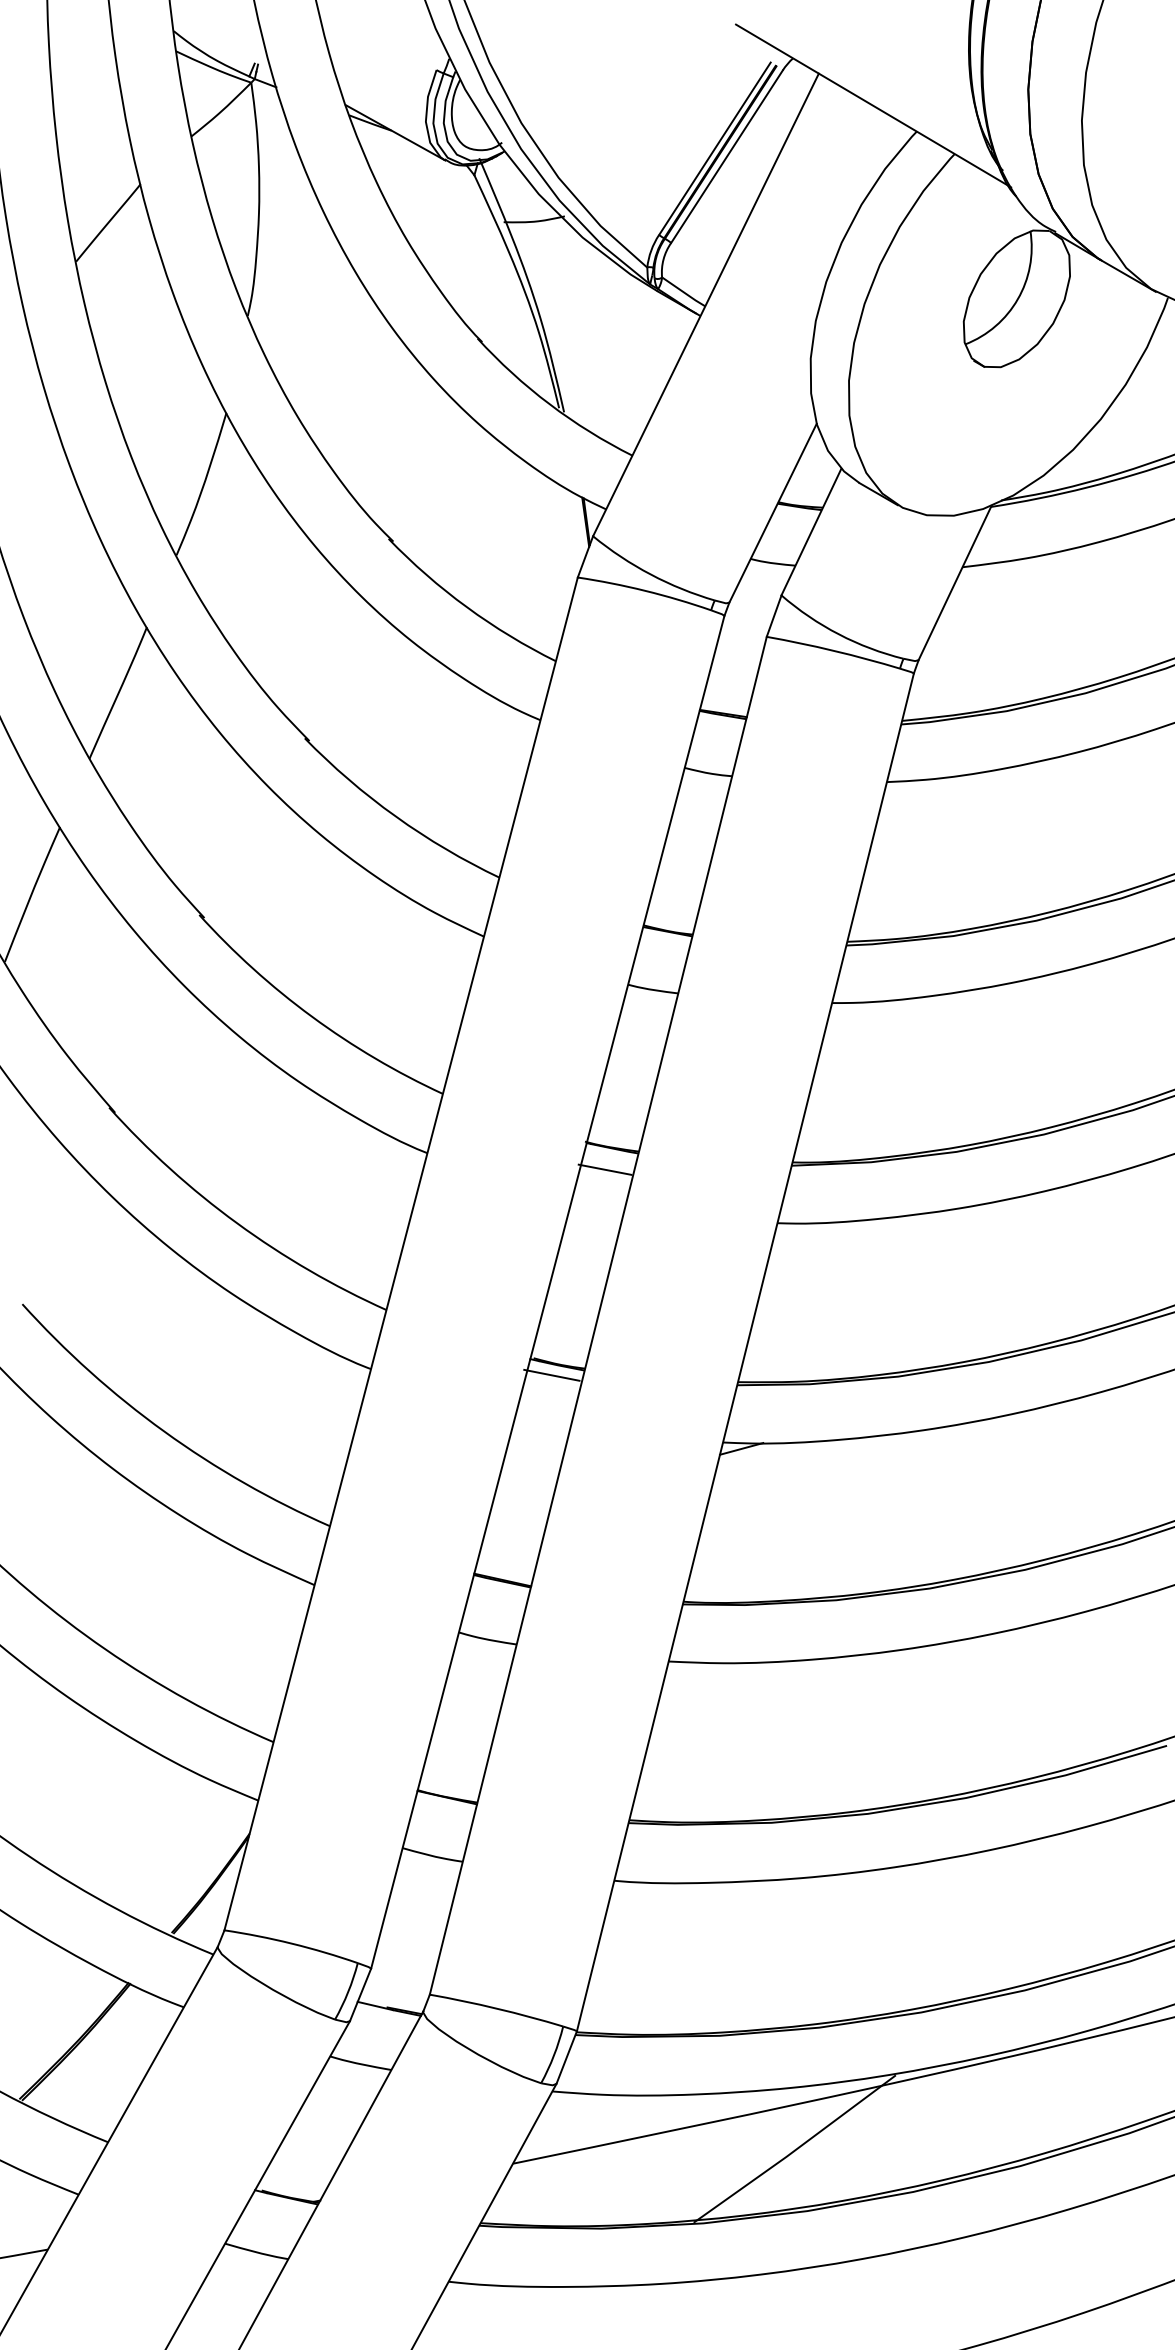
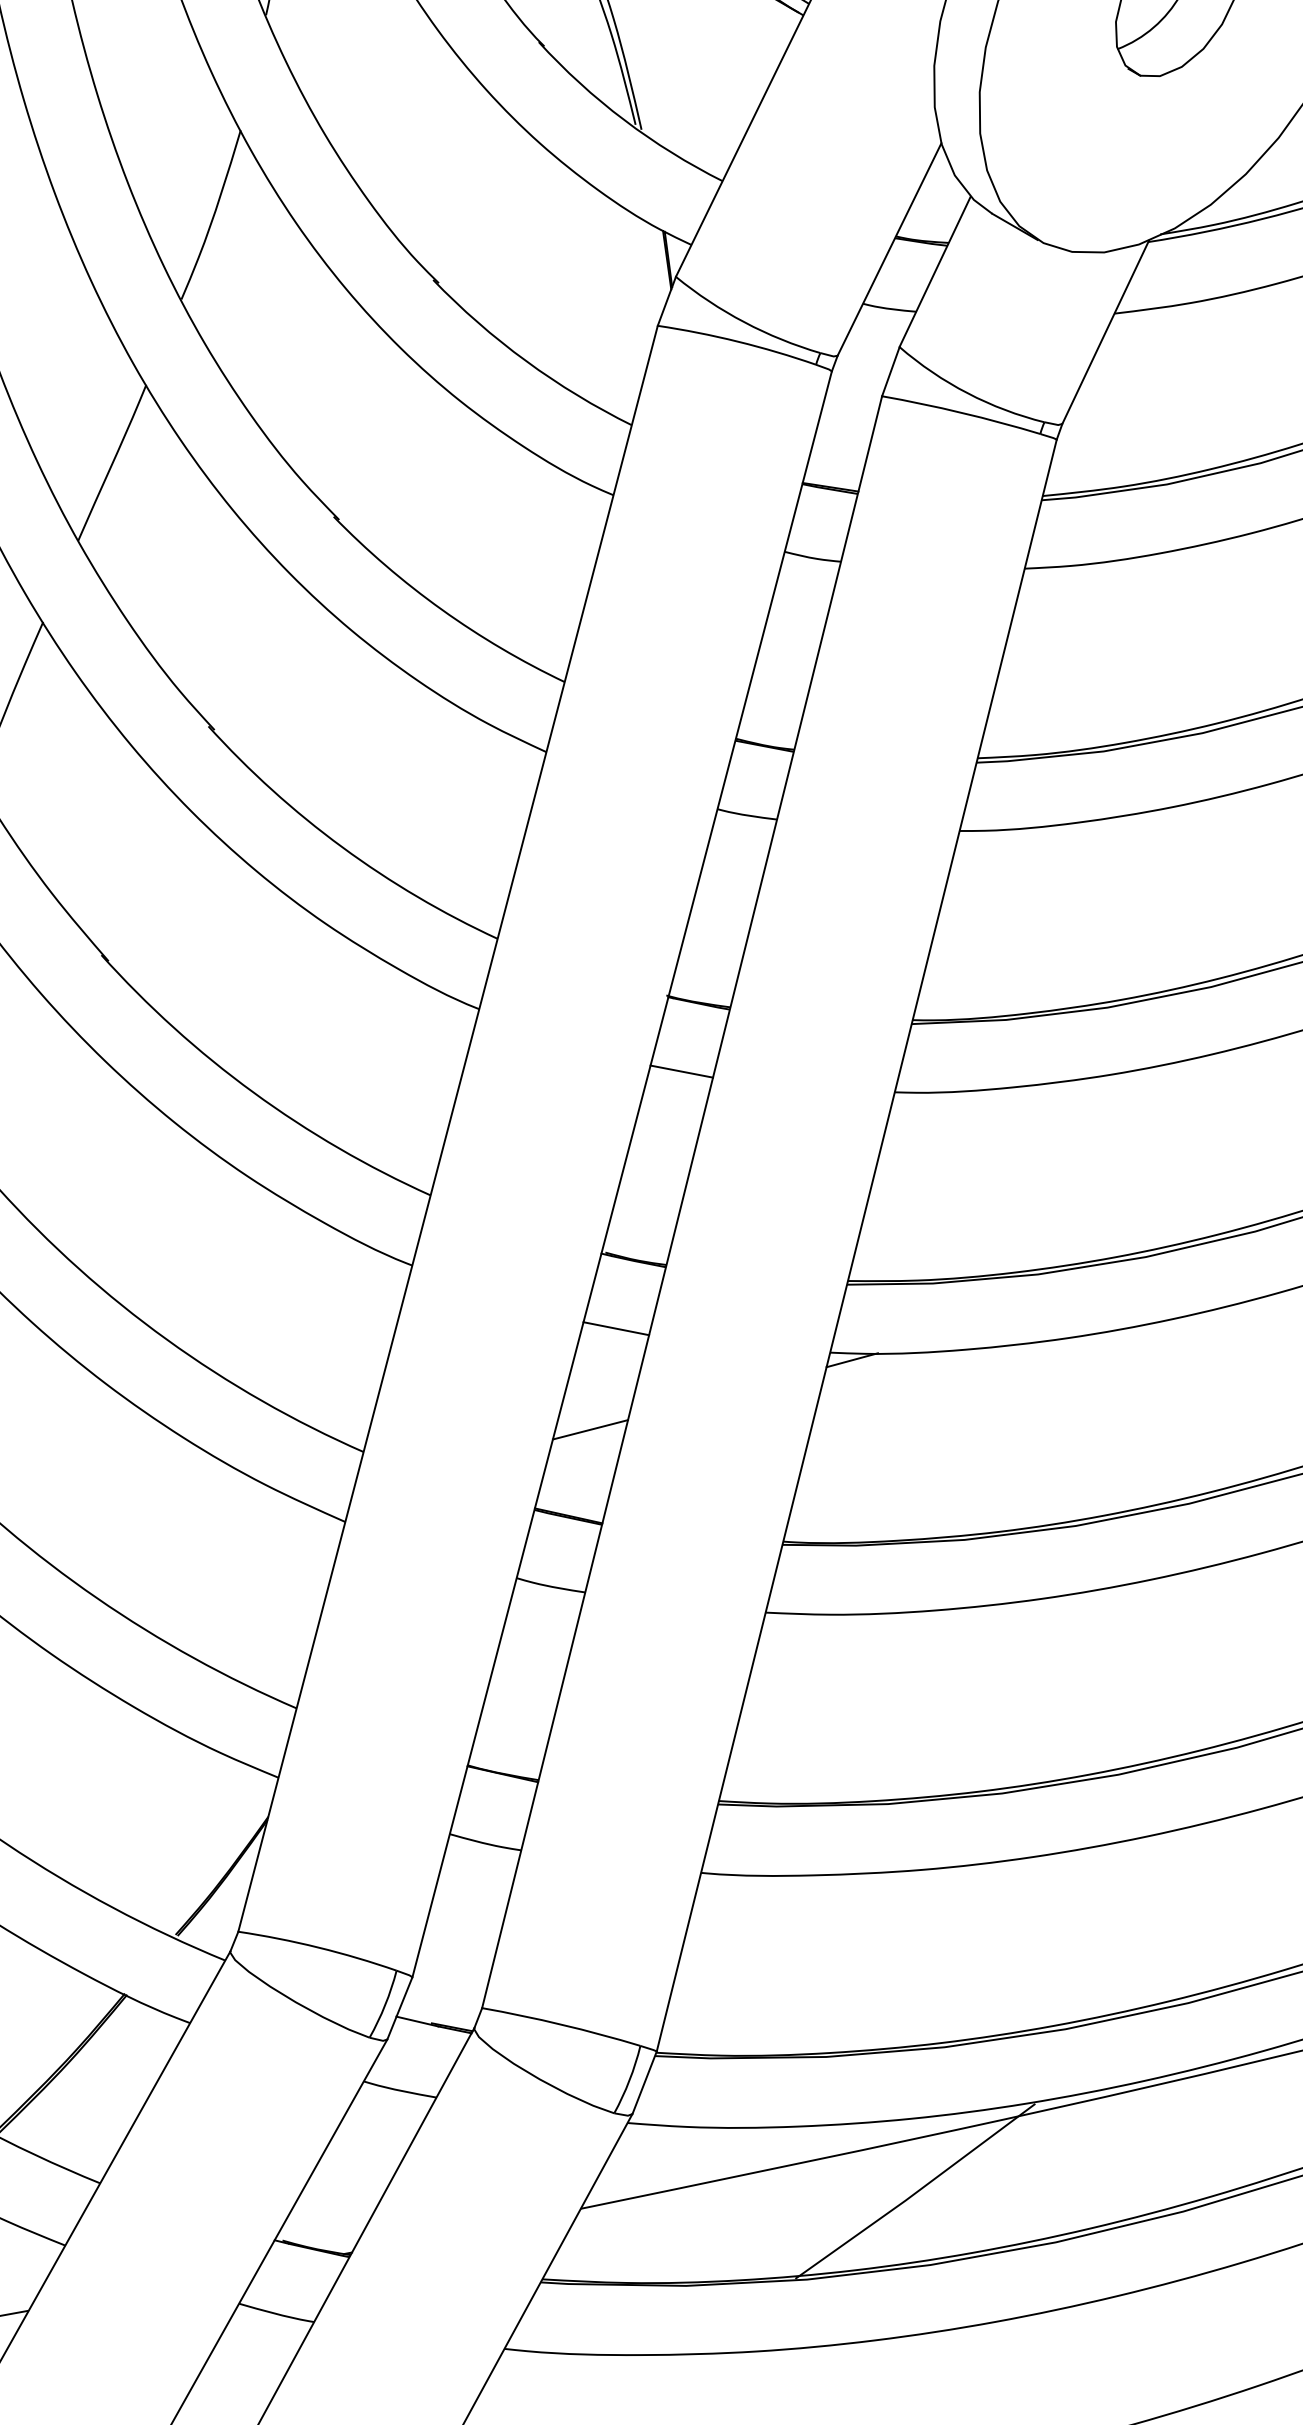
line: (604, 1169) -> (681, 1071), moved
line: (551, 1374) -> (615, 1327), moved
line: (520, 1507) -> (589, 1429), added

